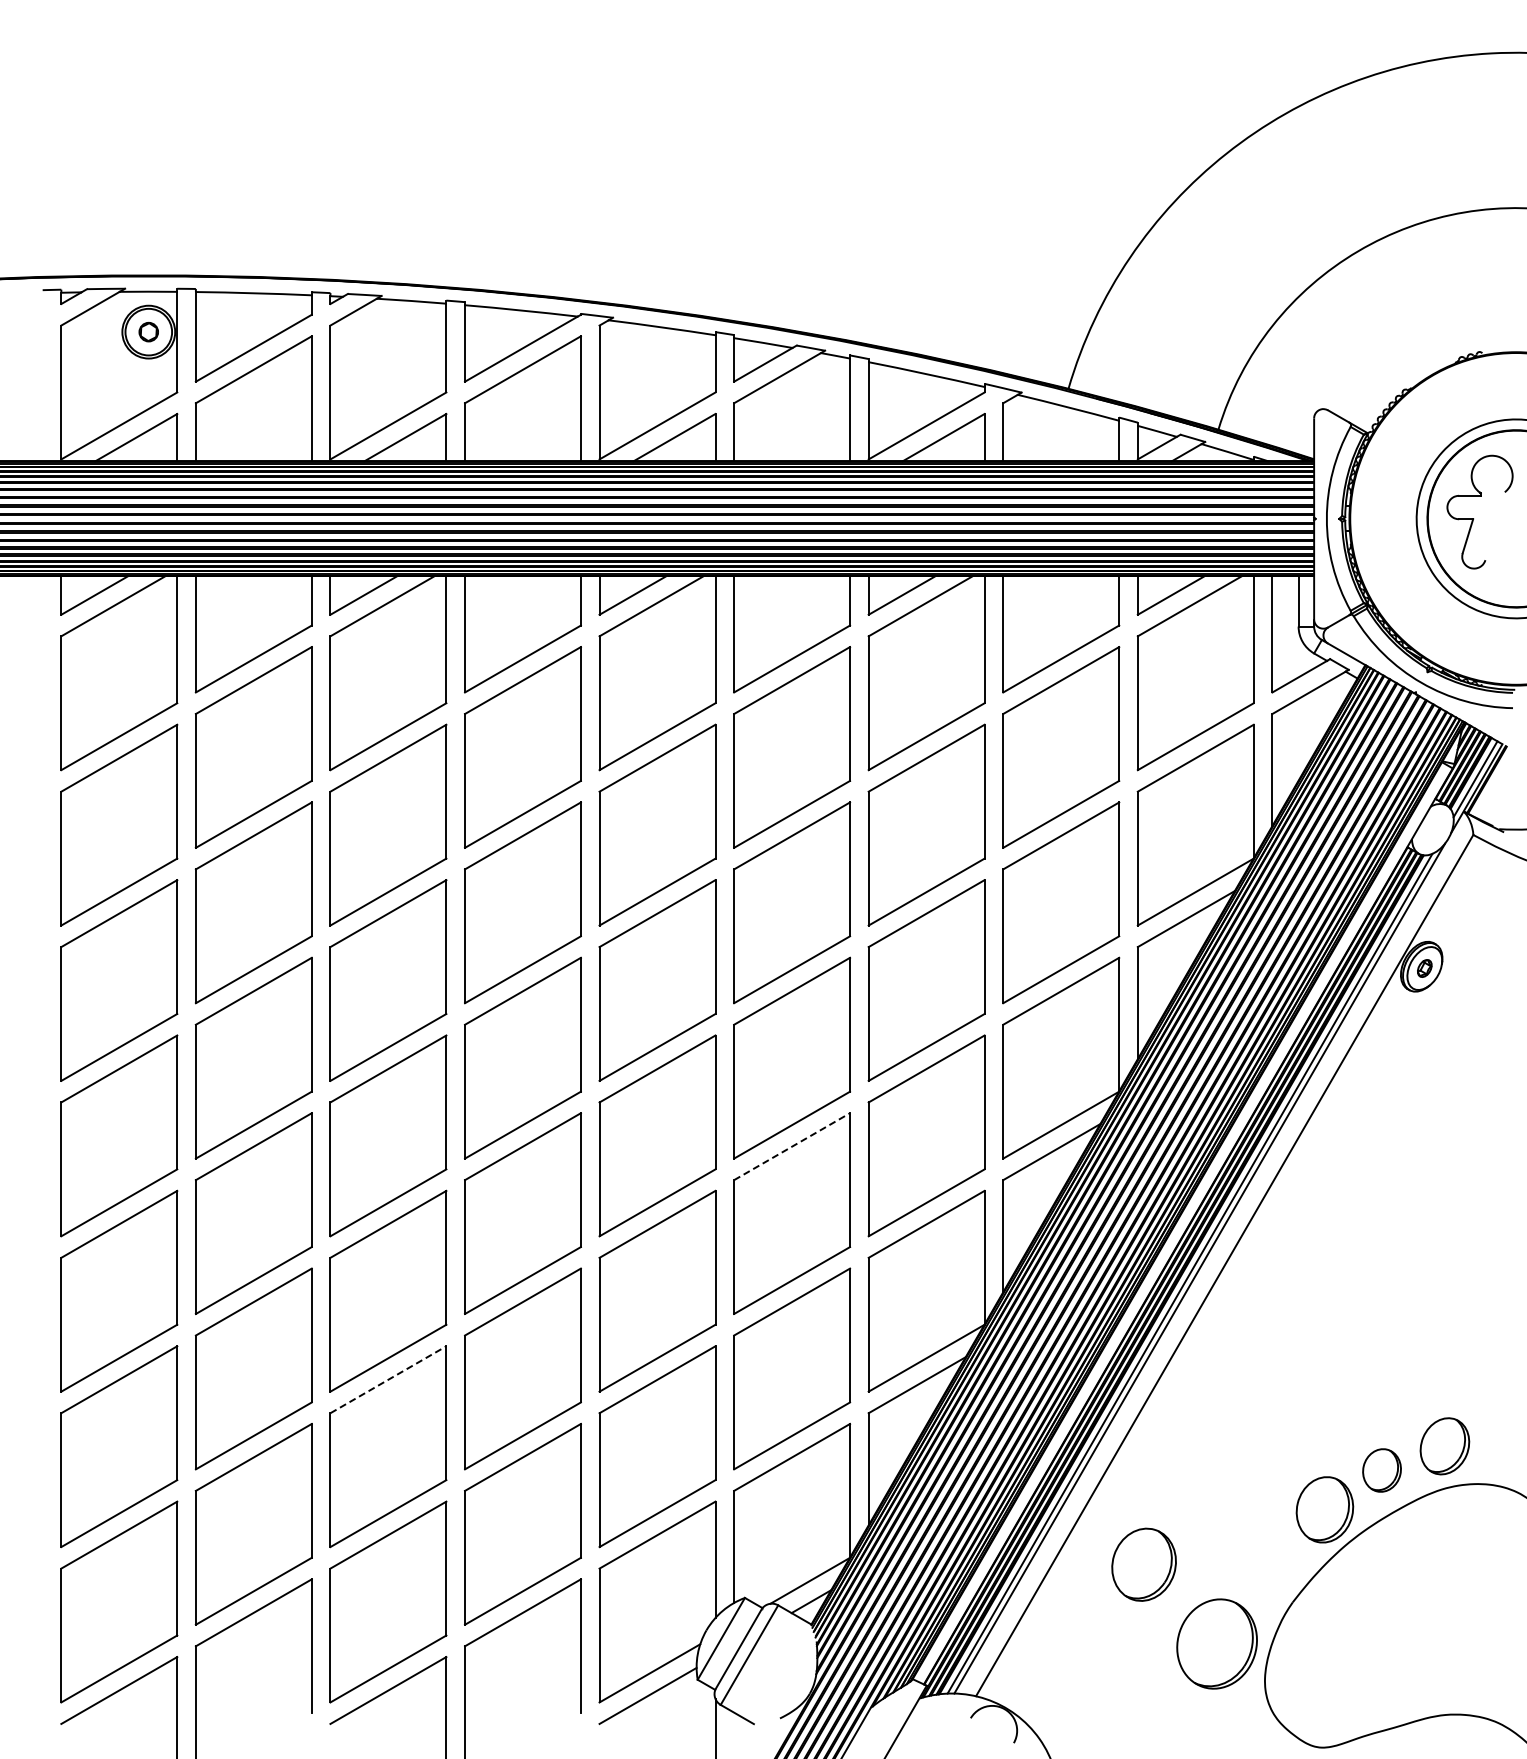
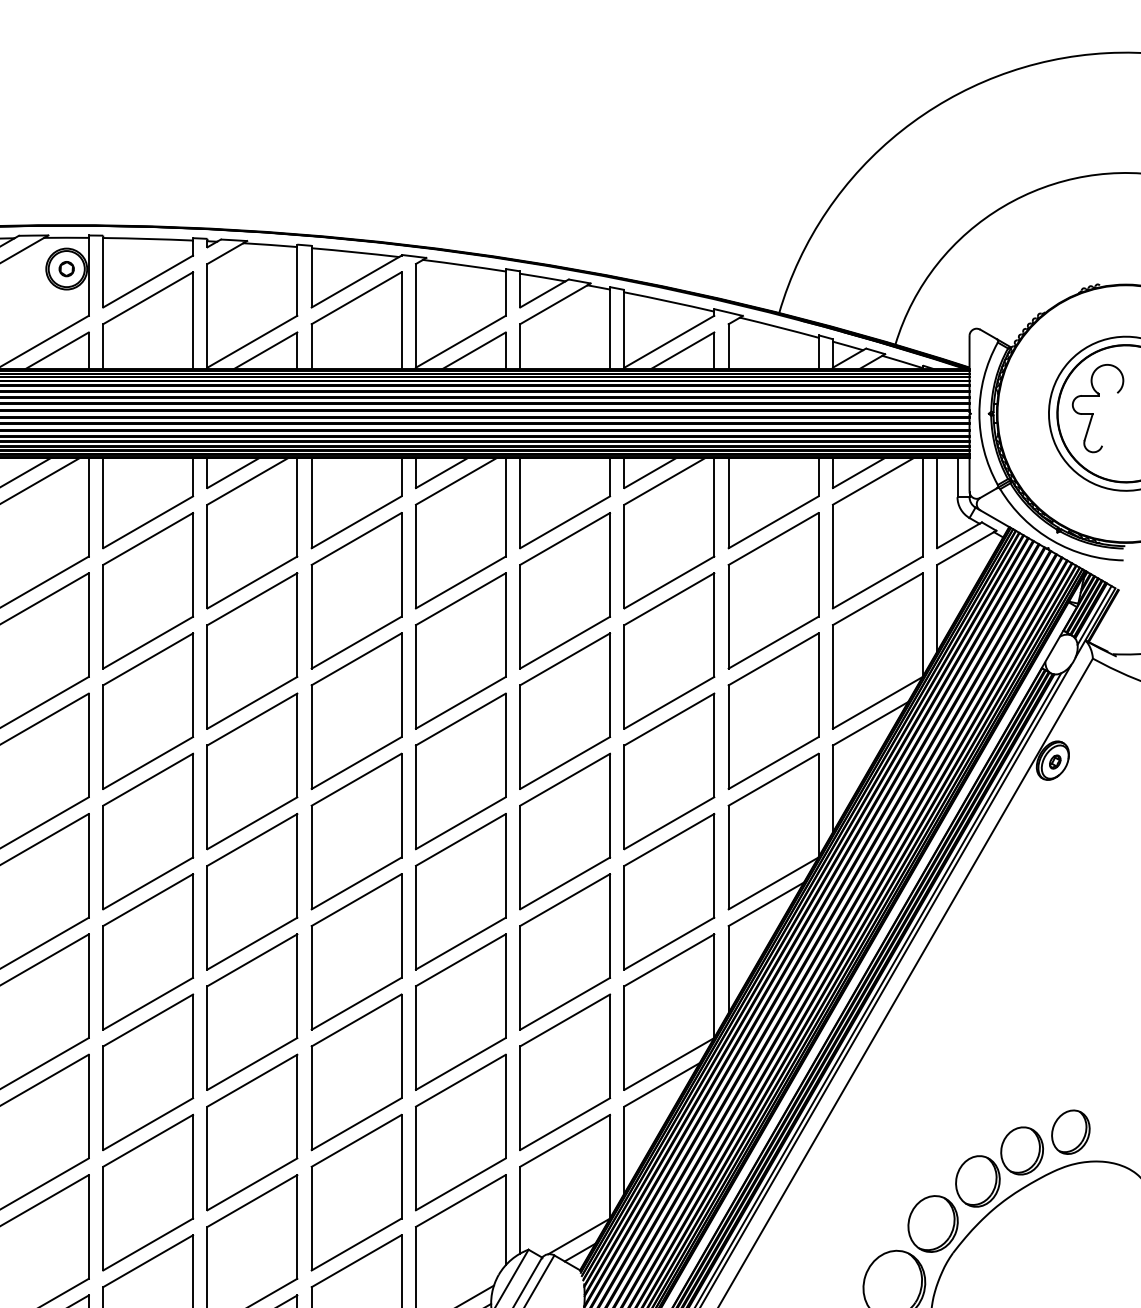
line: (792, 1146) -> (565, 899), dashed -> solid
line: (388, 1379) -> (252, 1080), dashed -> solid
part: (1381, 1470) -> (1021, 1150), size x1.43
part: (1143, 1564) -> (932, 1223), moved

